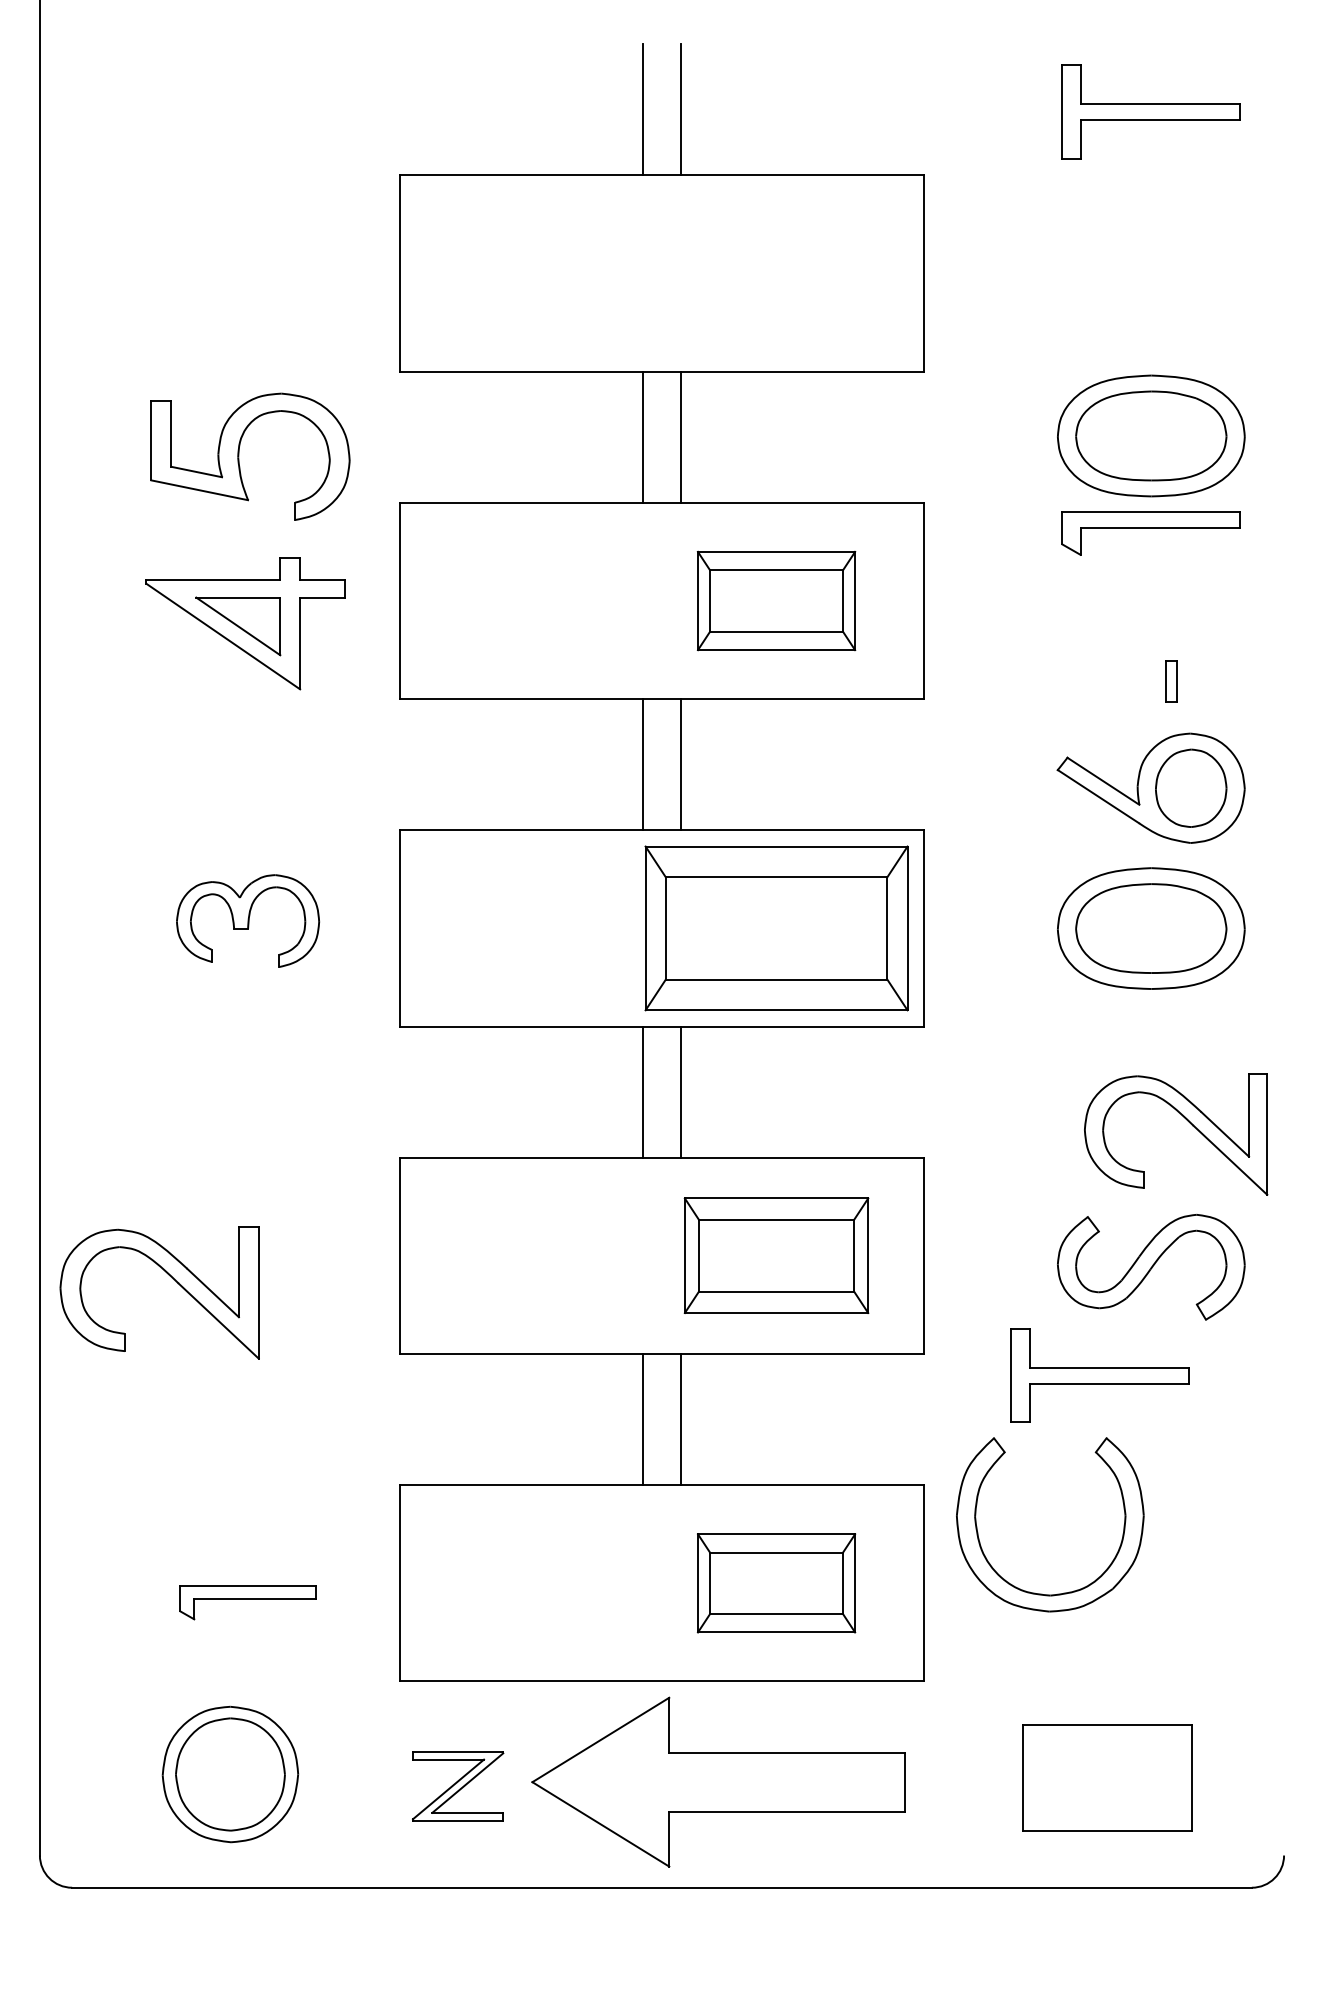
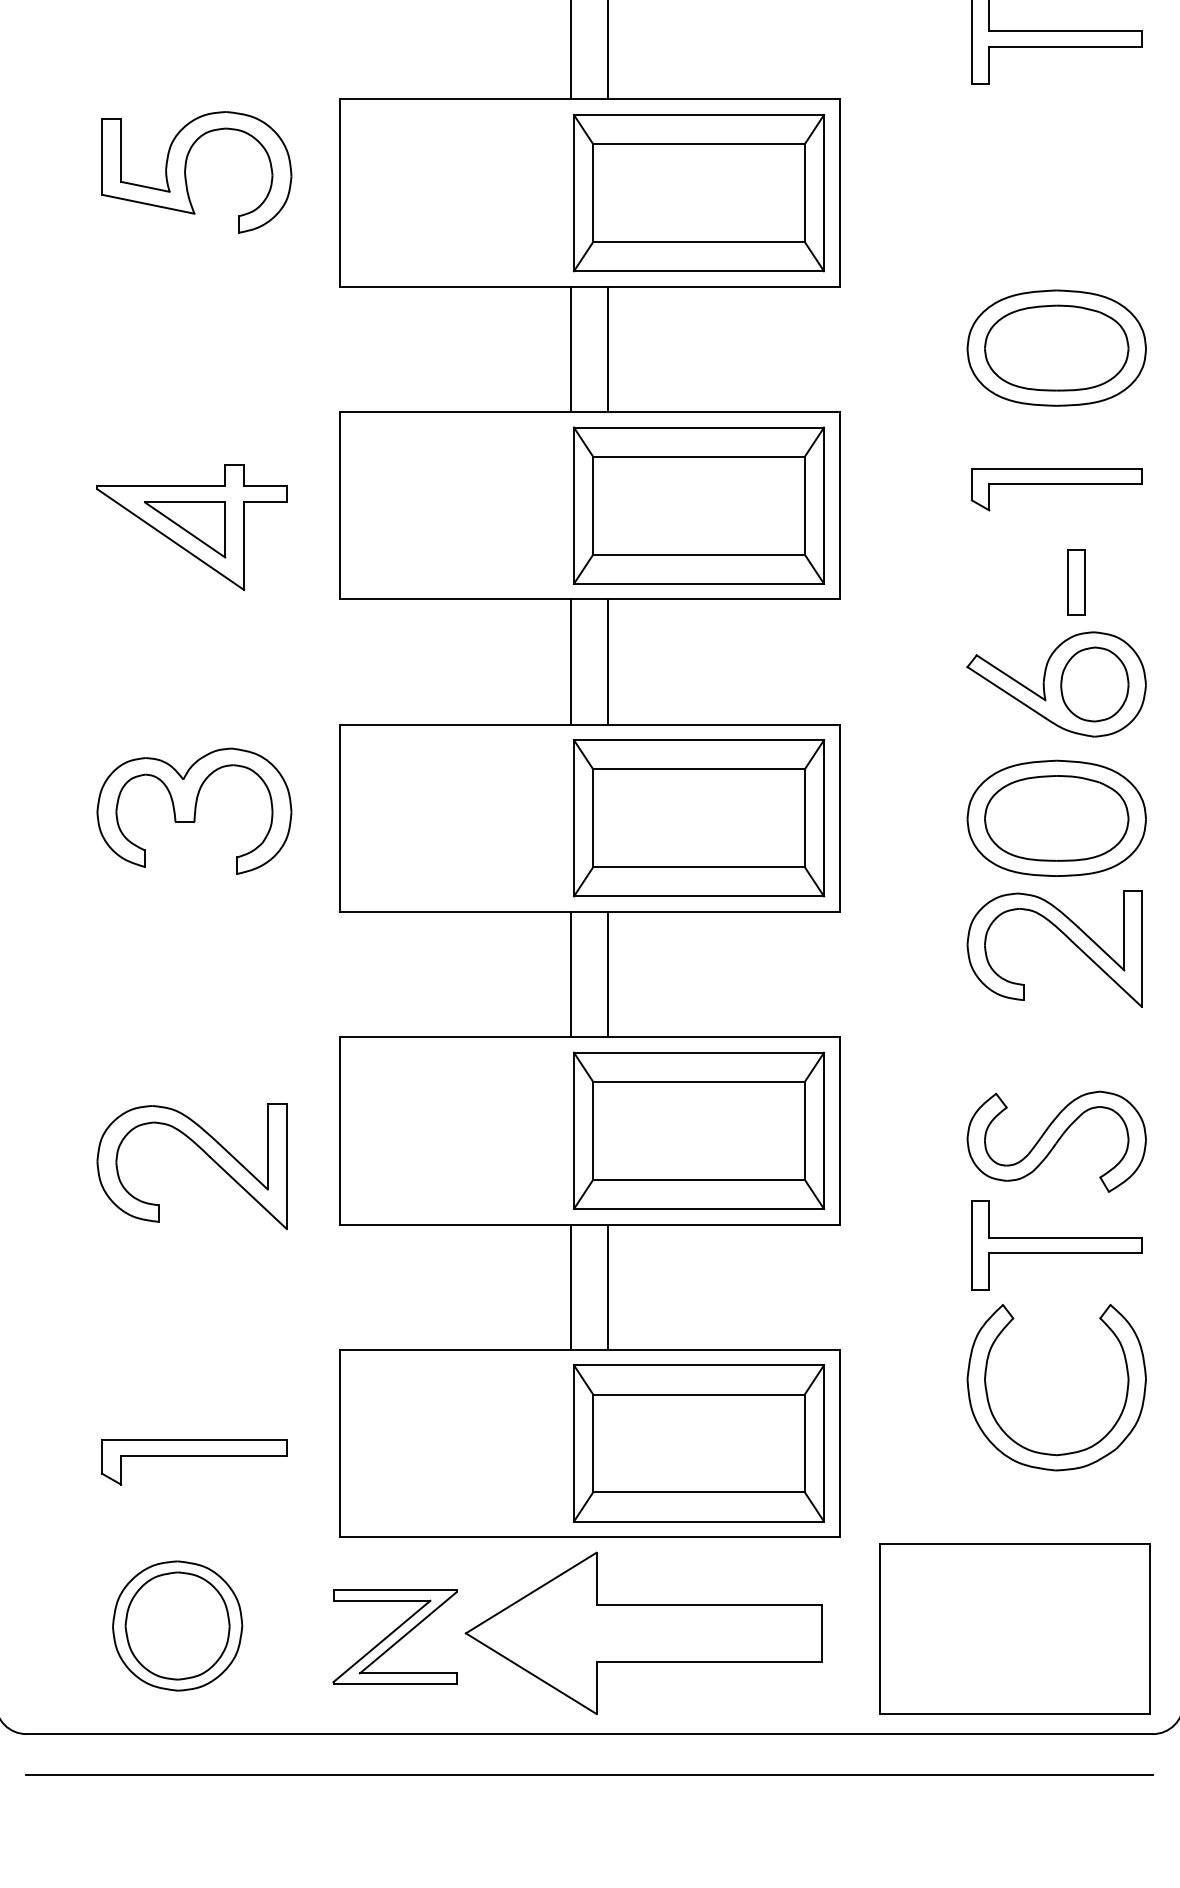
part: (776, 273) -> (698, 193), added
part: (239, 456) -> (186, 172), moved
part: (1150, 533) -> (1055, 489), moved
part: (776, 600) -> (698, 505), size x1.67
part: (1171, 680) -> (1076, 581), size x1.67
part: (247, 920) -> (193, 810), size x1.43
part: (1188, 1122) -> (1066, 937), moved
part: (776, 1255) -> (698, 1130), size x1.43
part: (169, 1276) -> (201, 1150), moved
part: (1099, 1375) -> (1055, 1245), moved
part: (776, 1583) -> (698, 1443), size x1.67
part: (1063, 1592) -> (1069, 1452), moved
part: (247, 1602) -> (193, 1461), size x1.43
part: (1107, 1777) -> (1014, 1628), size x1.67
part: (457, 1786) -> (394, 1637), size x1.43
line: (661, 1930) -> (589, 1774), added

